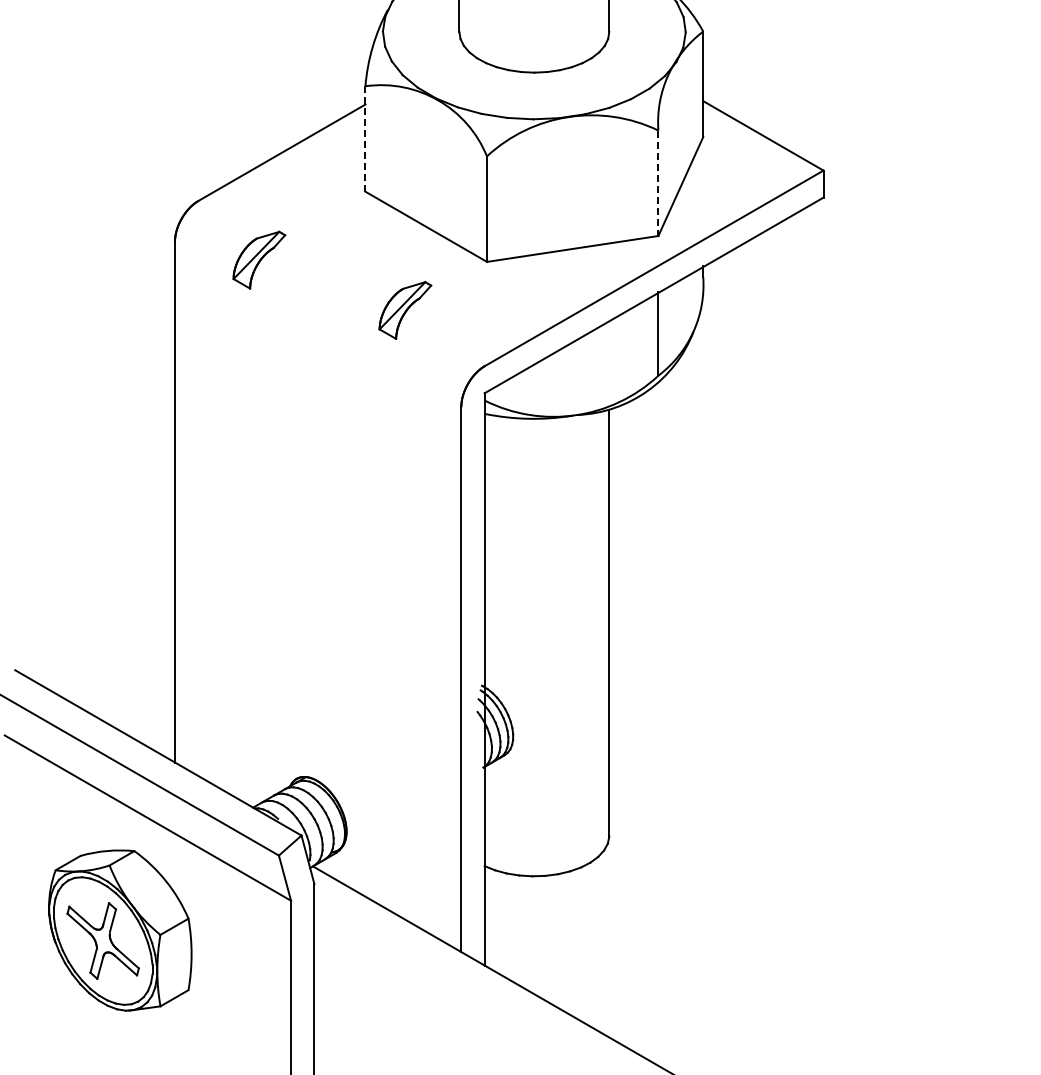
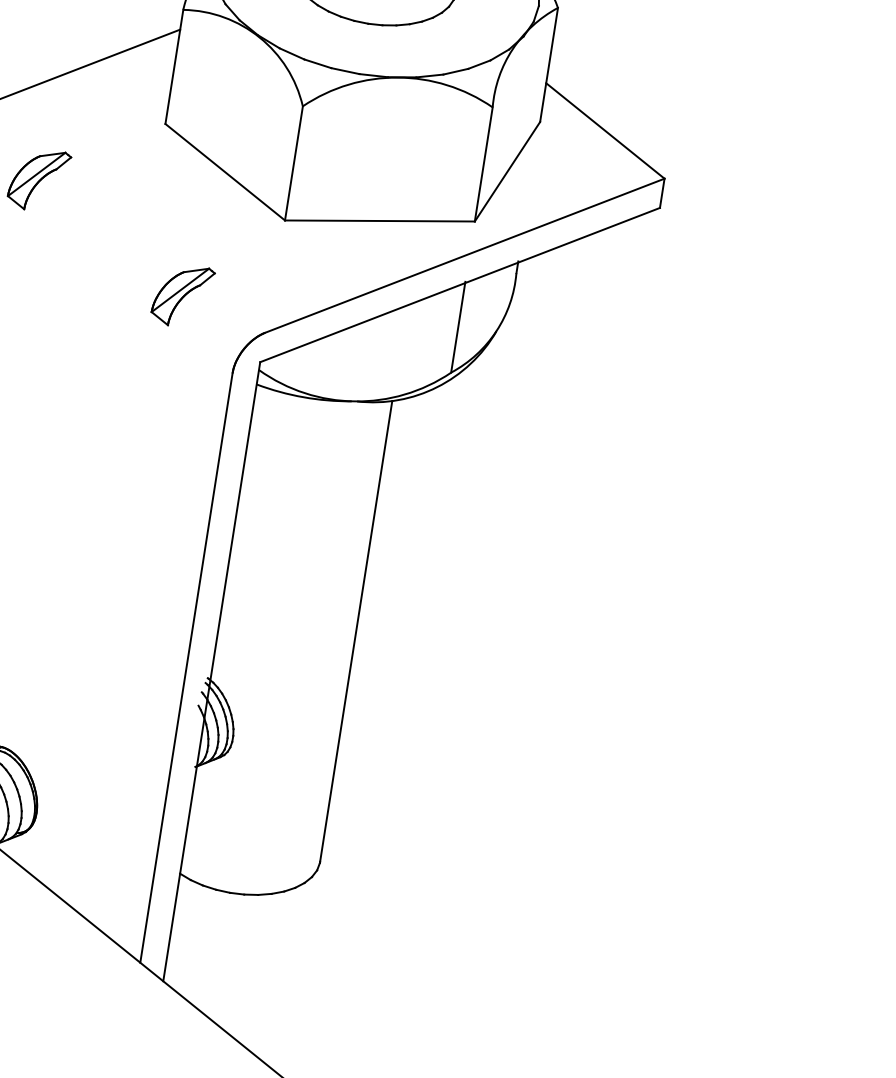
line: (365, 138) -> (174, 66), dashed -> solid
line: (658, 183) -> (483, 164), dashed -> solid
part: (405, 310) -> (182, 296), moved

